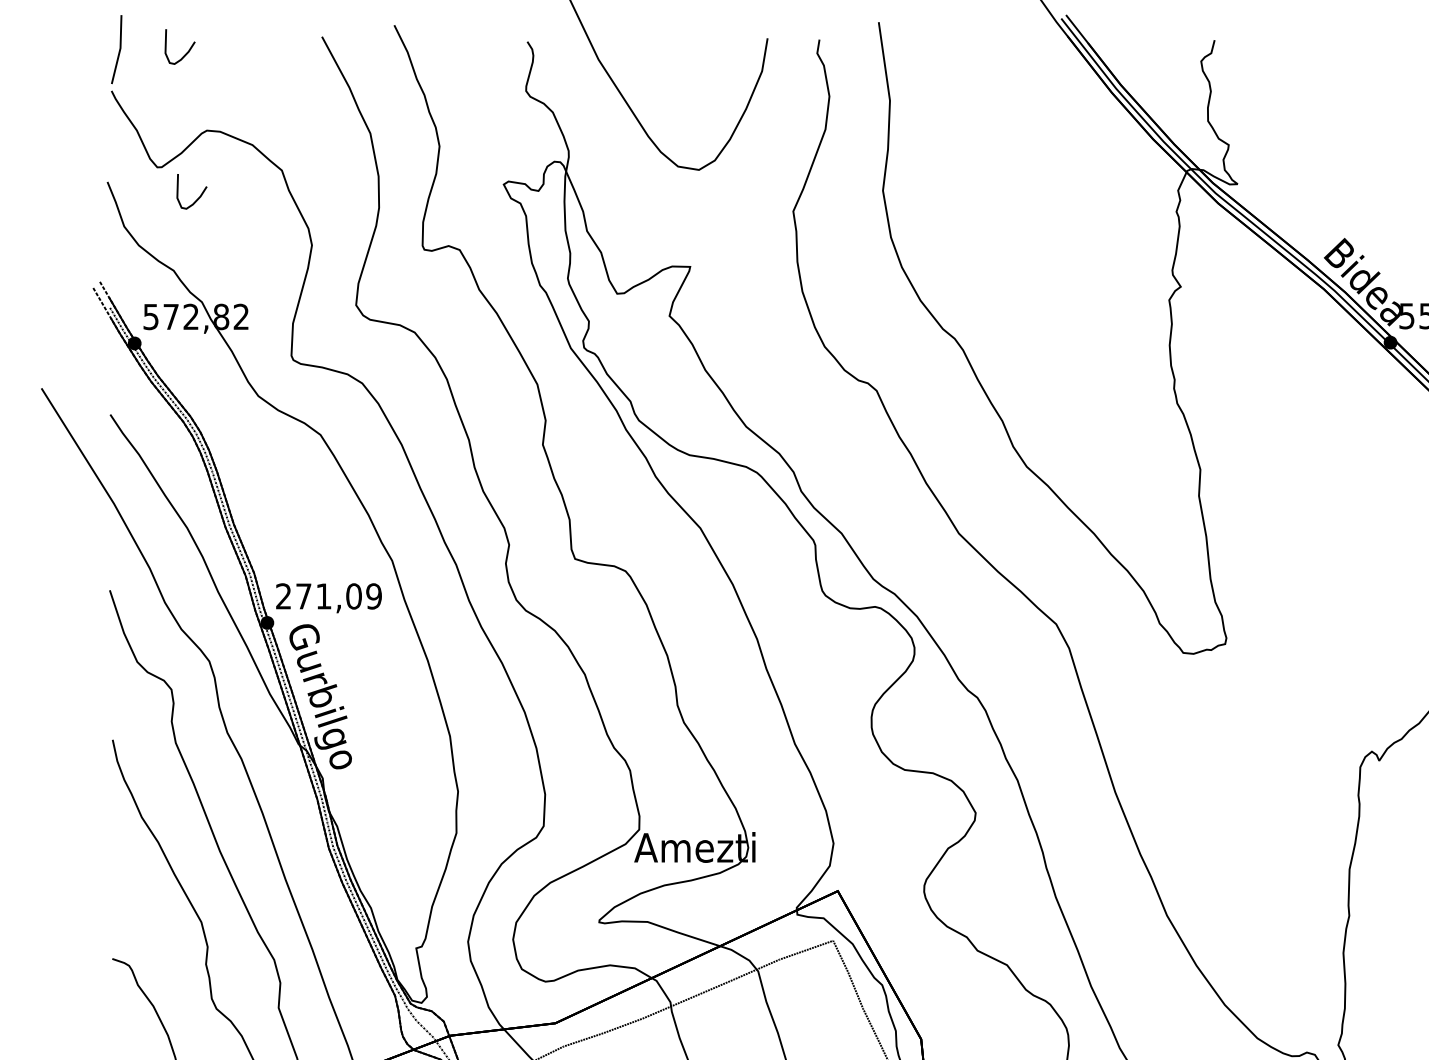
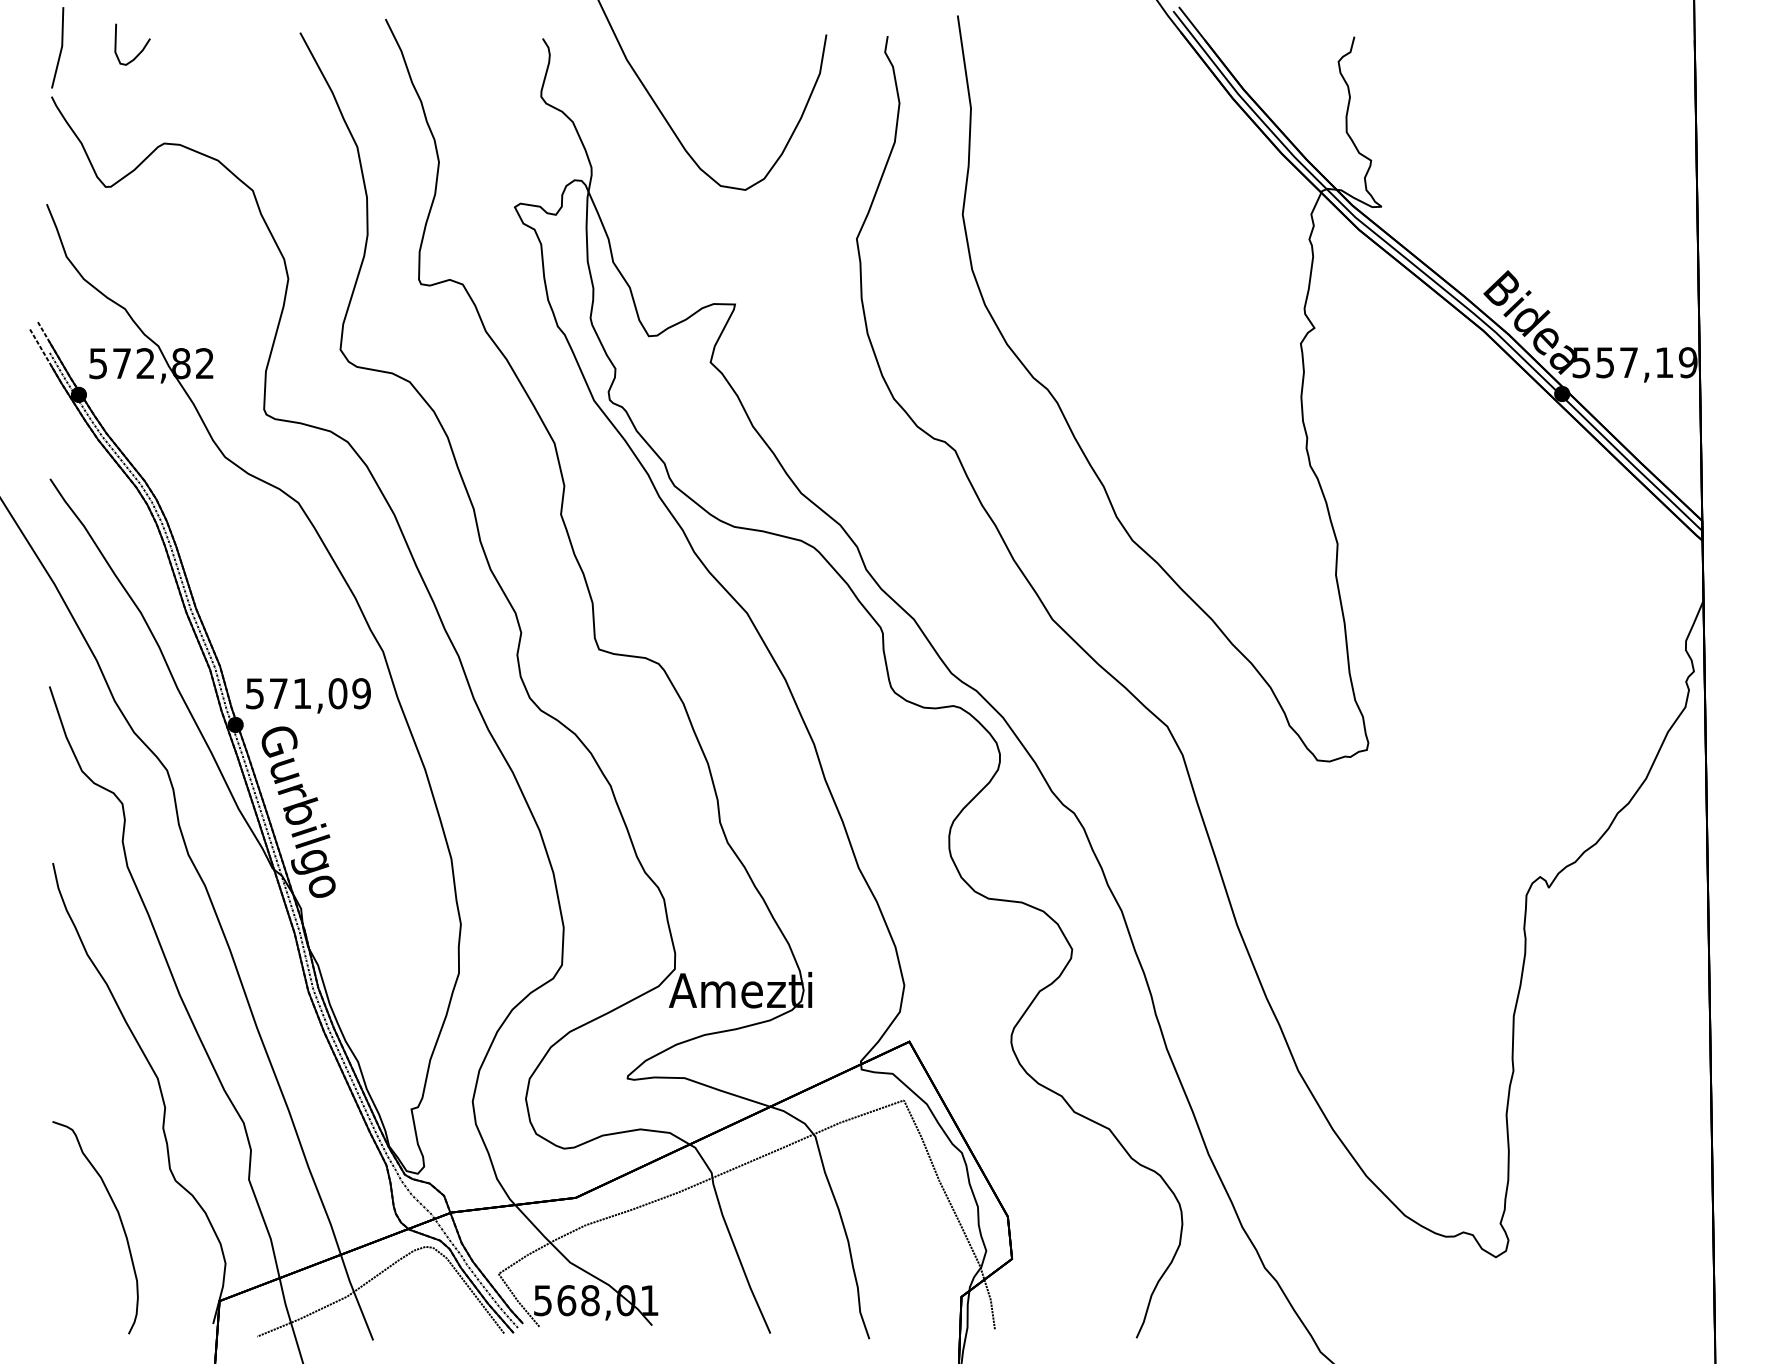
curve: (198, 197) -> (154, 222), removed
text: (283, 596) -> (254, 693), 271,09 -> 571,09

